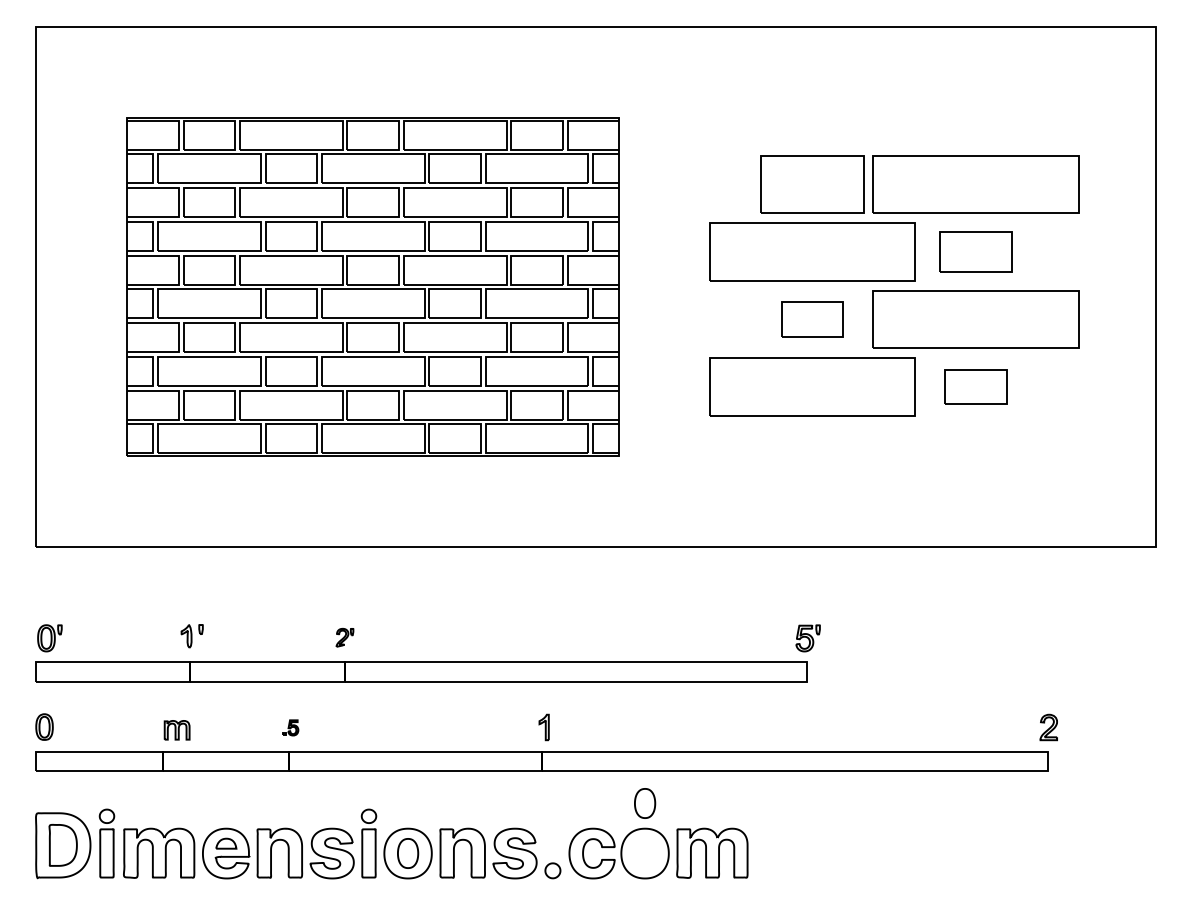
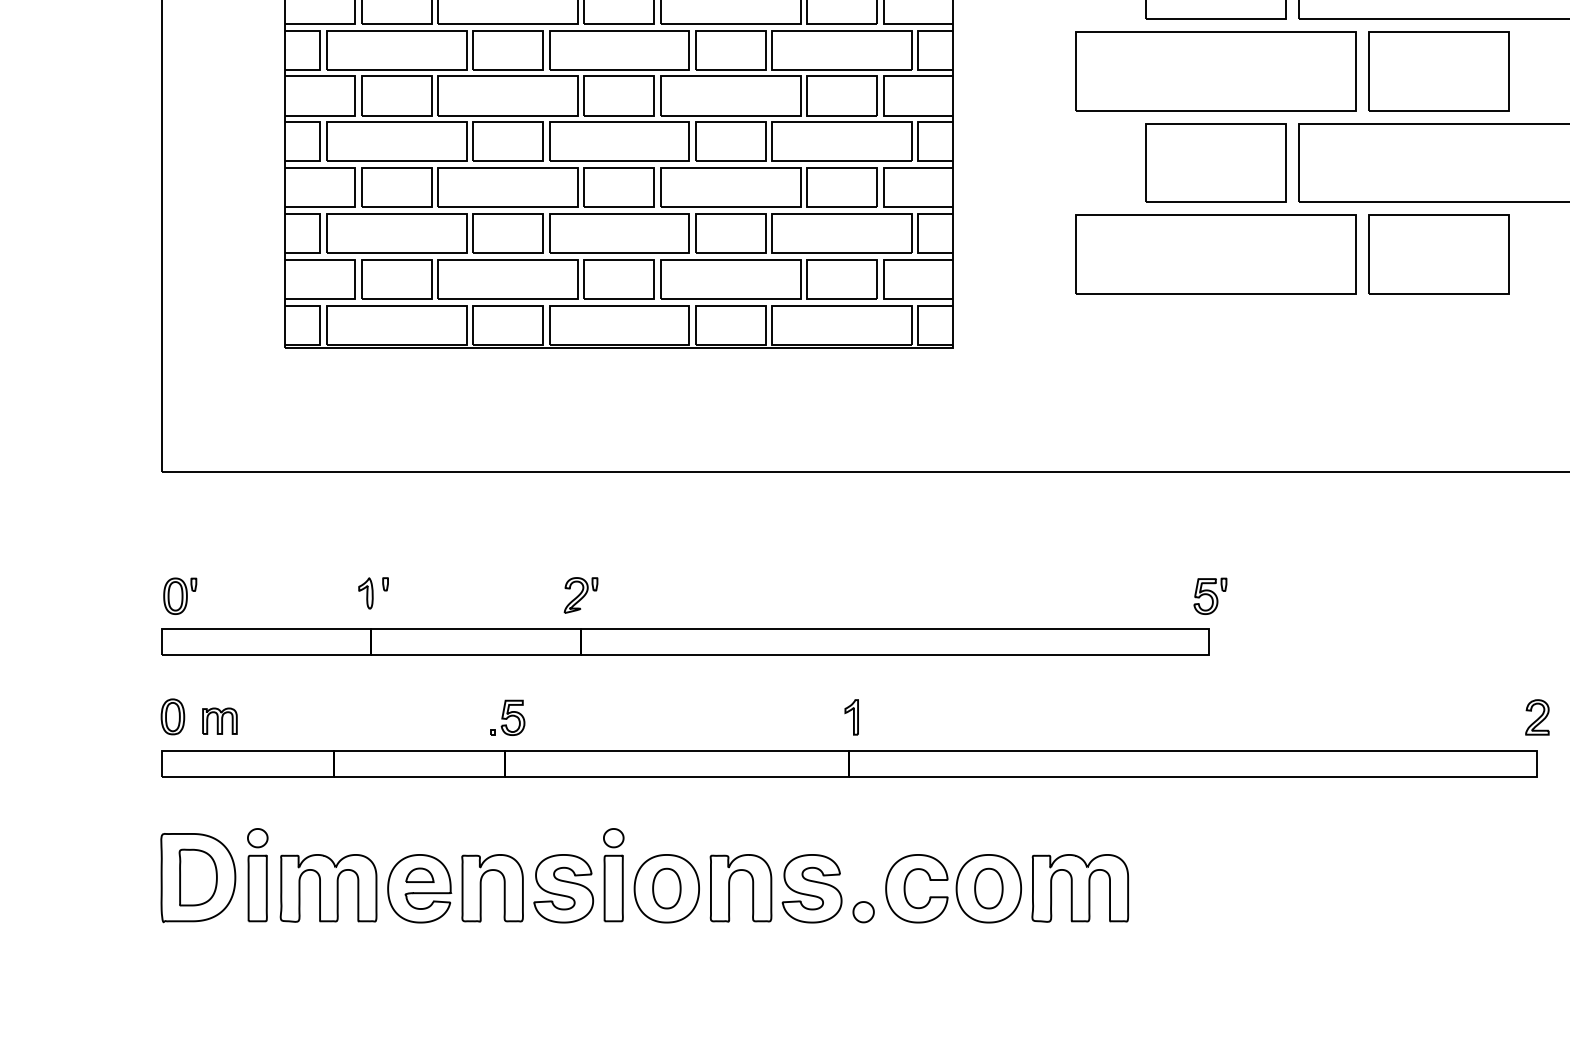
part: (976, 251) -> (1439, 70), size x1.43
part: (812, 319) -> (1216, 163), size x1.67
part: (976, 386) -> (1439, 254), size x1.67
part: (344, 637) -> (580, 595), size x1.43
part: (290, 727) -> (507, 717), size x1.67
part: (176, 730) -> (219, 721), moved
part: (645, 803) -> (989, 888), moved

